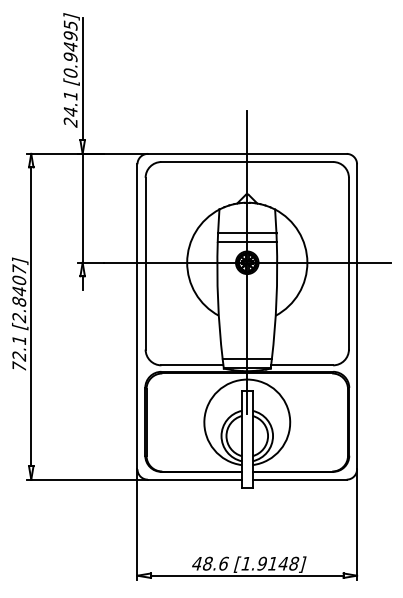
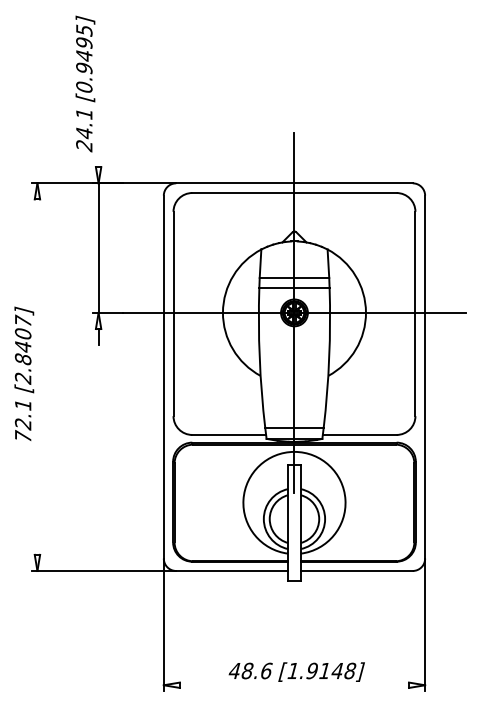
line: (82, 79) -> (98, 94), removed
line: (31, 316) -> (37, 376), removed
line: (247, 575) -> (294, 685), removed

